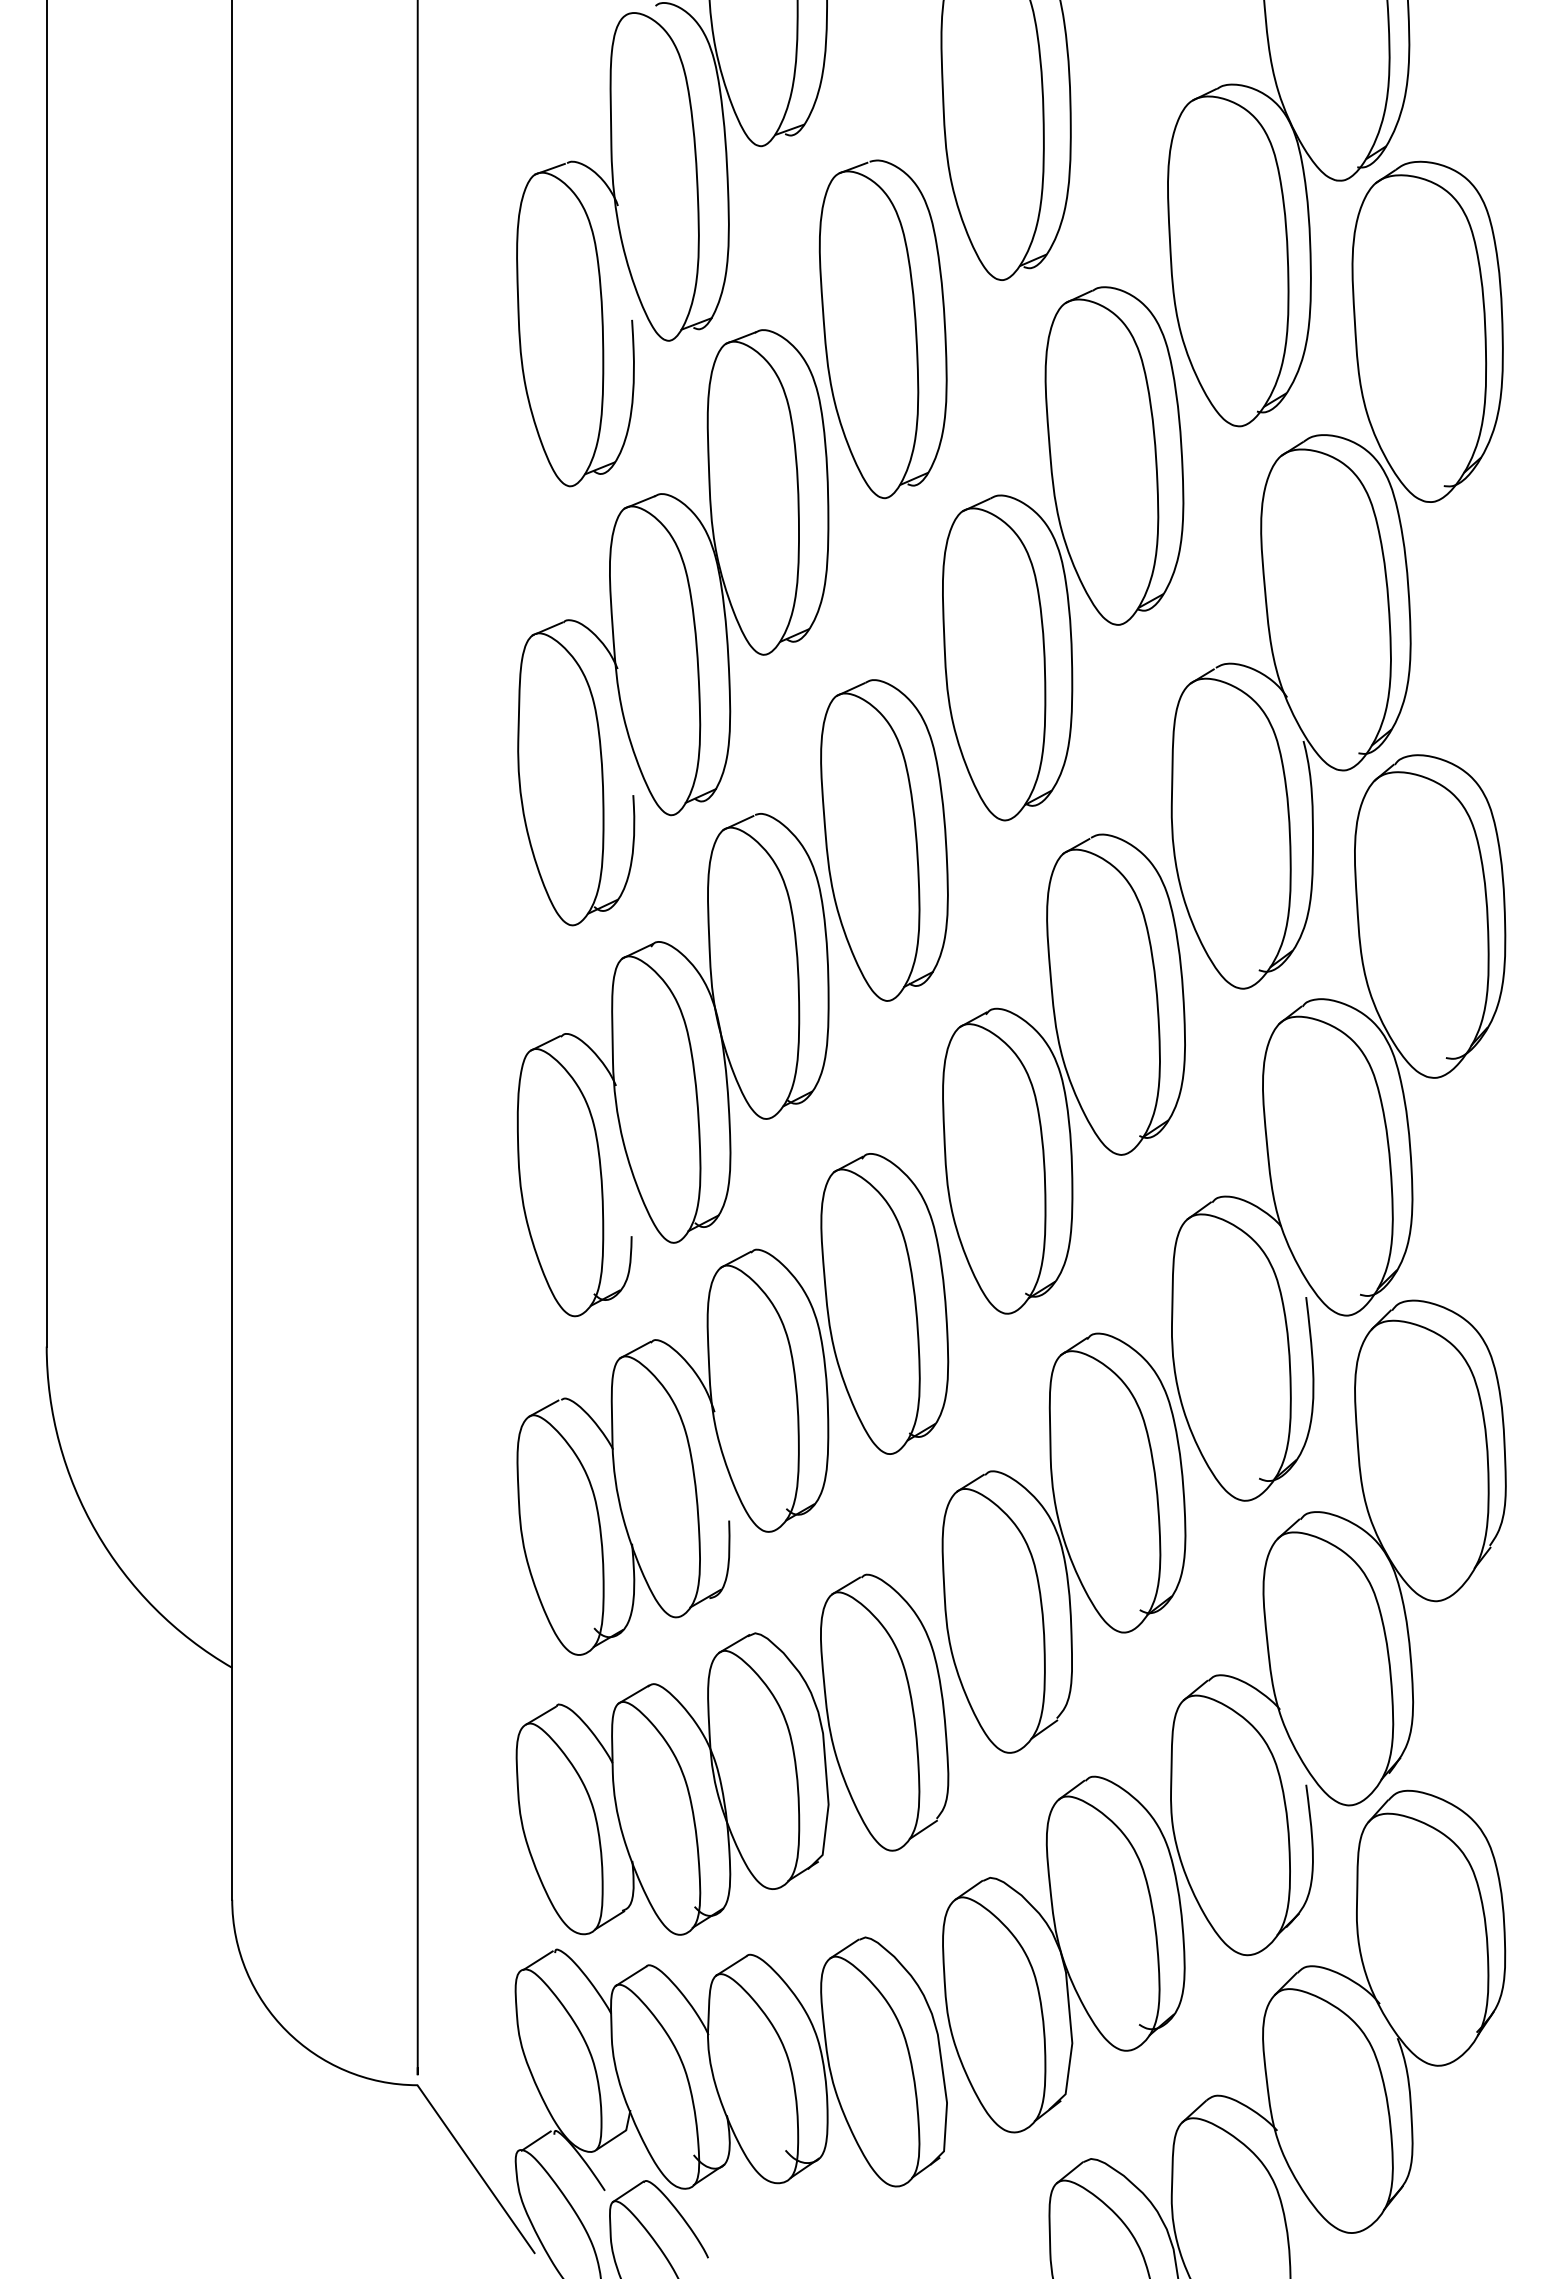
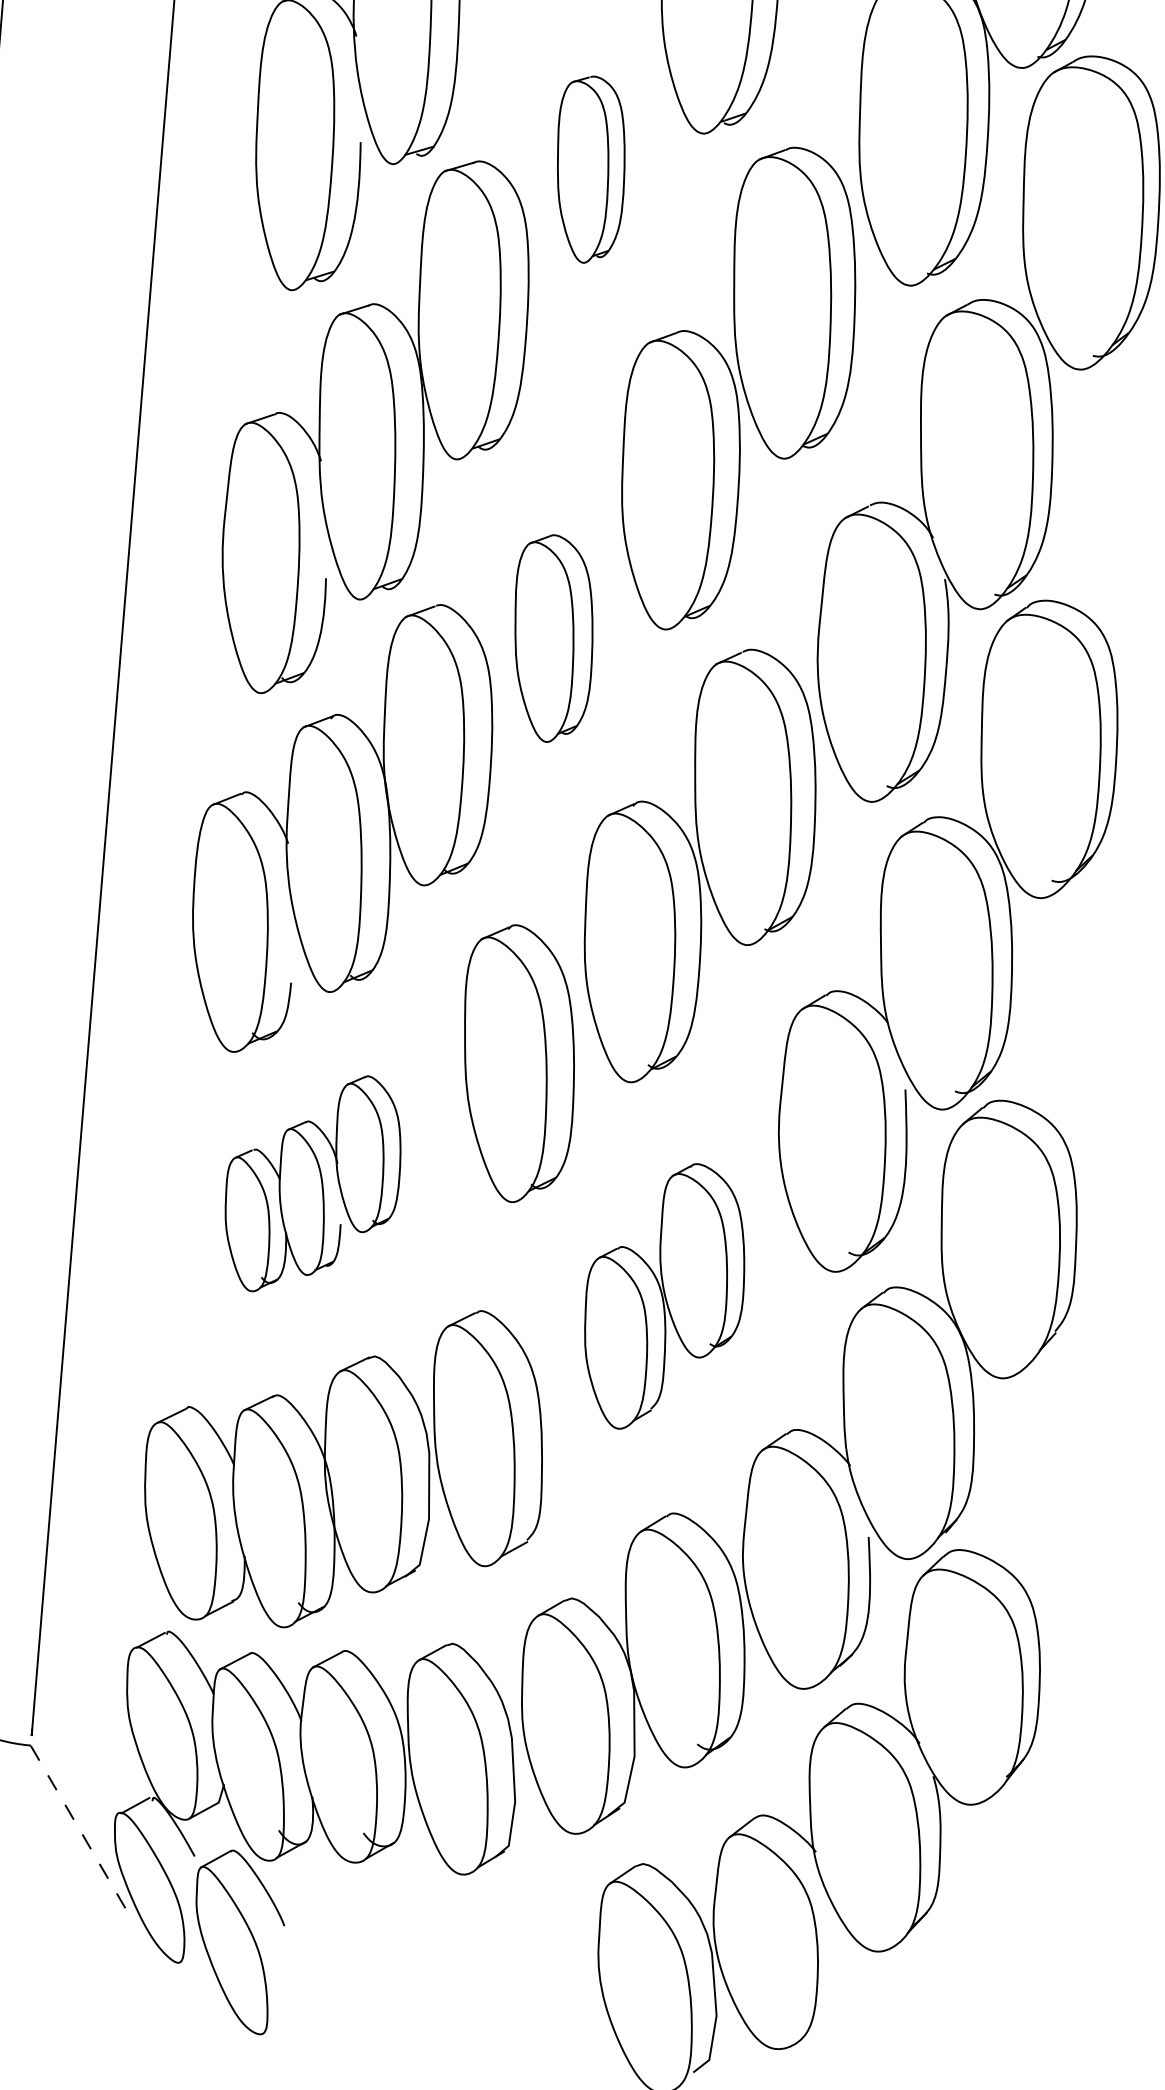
part: (882, 329) -> (589, 169), size x0.6
part: (884, 840) -> (553, 638), size x0.7
part: (672, 1451) -> (312, 1183), size x0.6
part: (1063, 1542) -> (664, 1296), size x0.7
line: (476, 2169) -> (78, 1827), solid -> dashed

